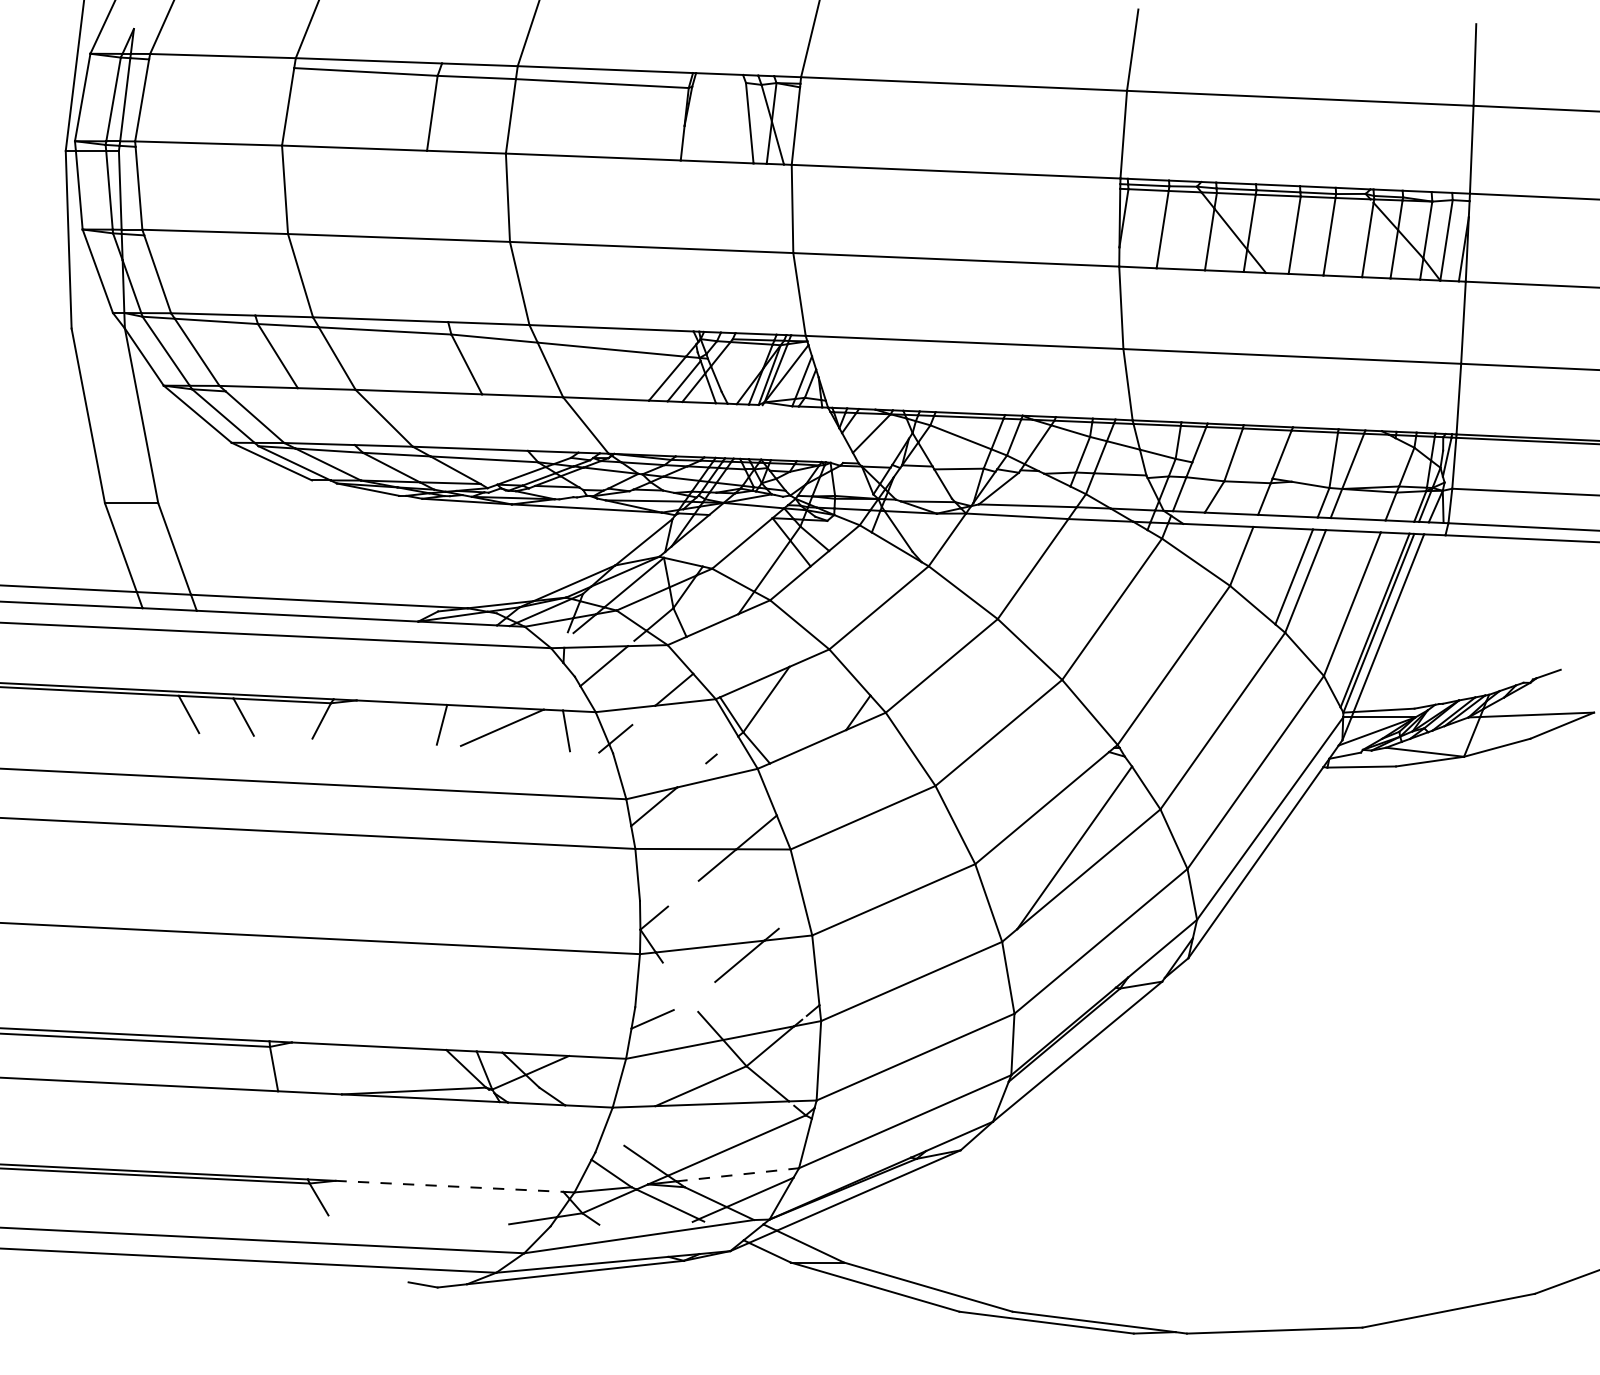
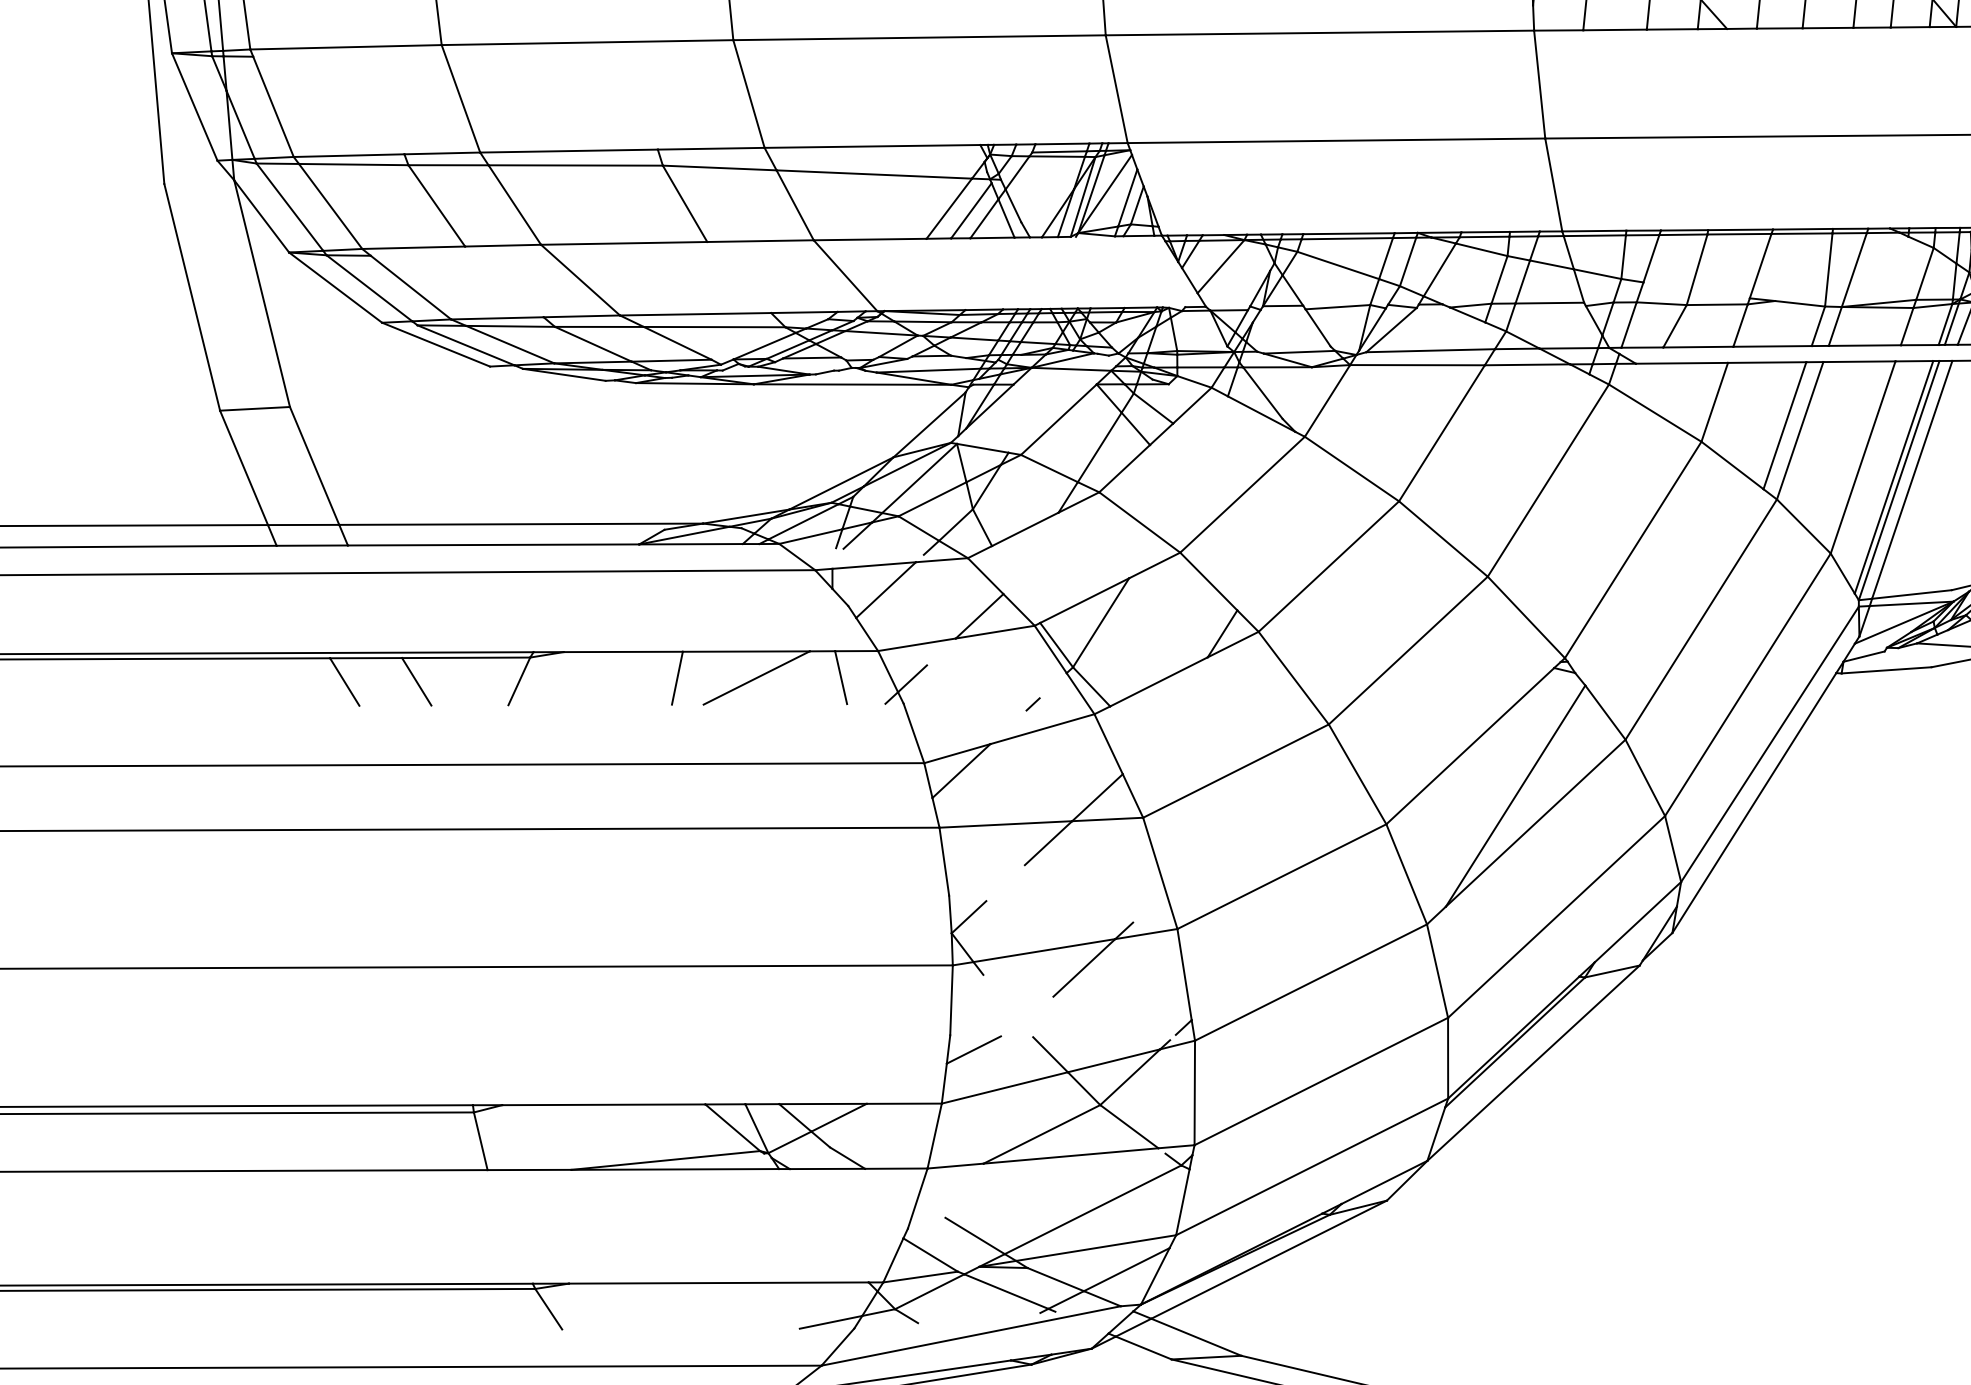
line: (737, 1174) -> (1095, 1247), dashed -> solid
line: (449, 1186) -> (718, 1283), dashed -> solid

